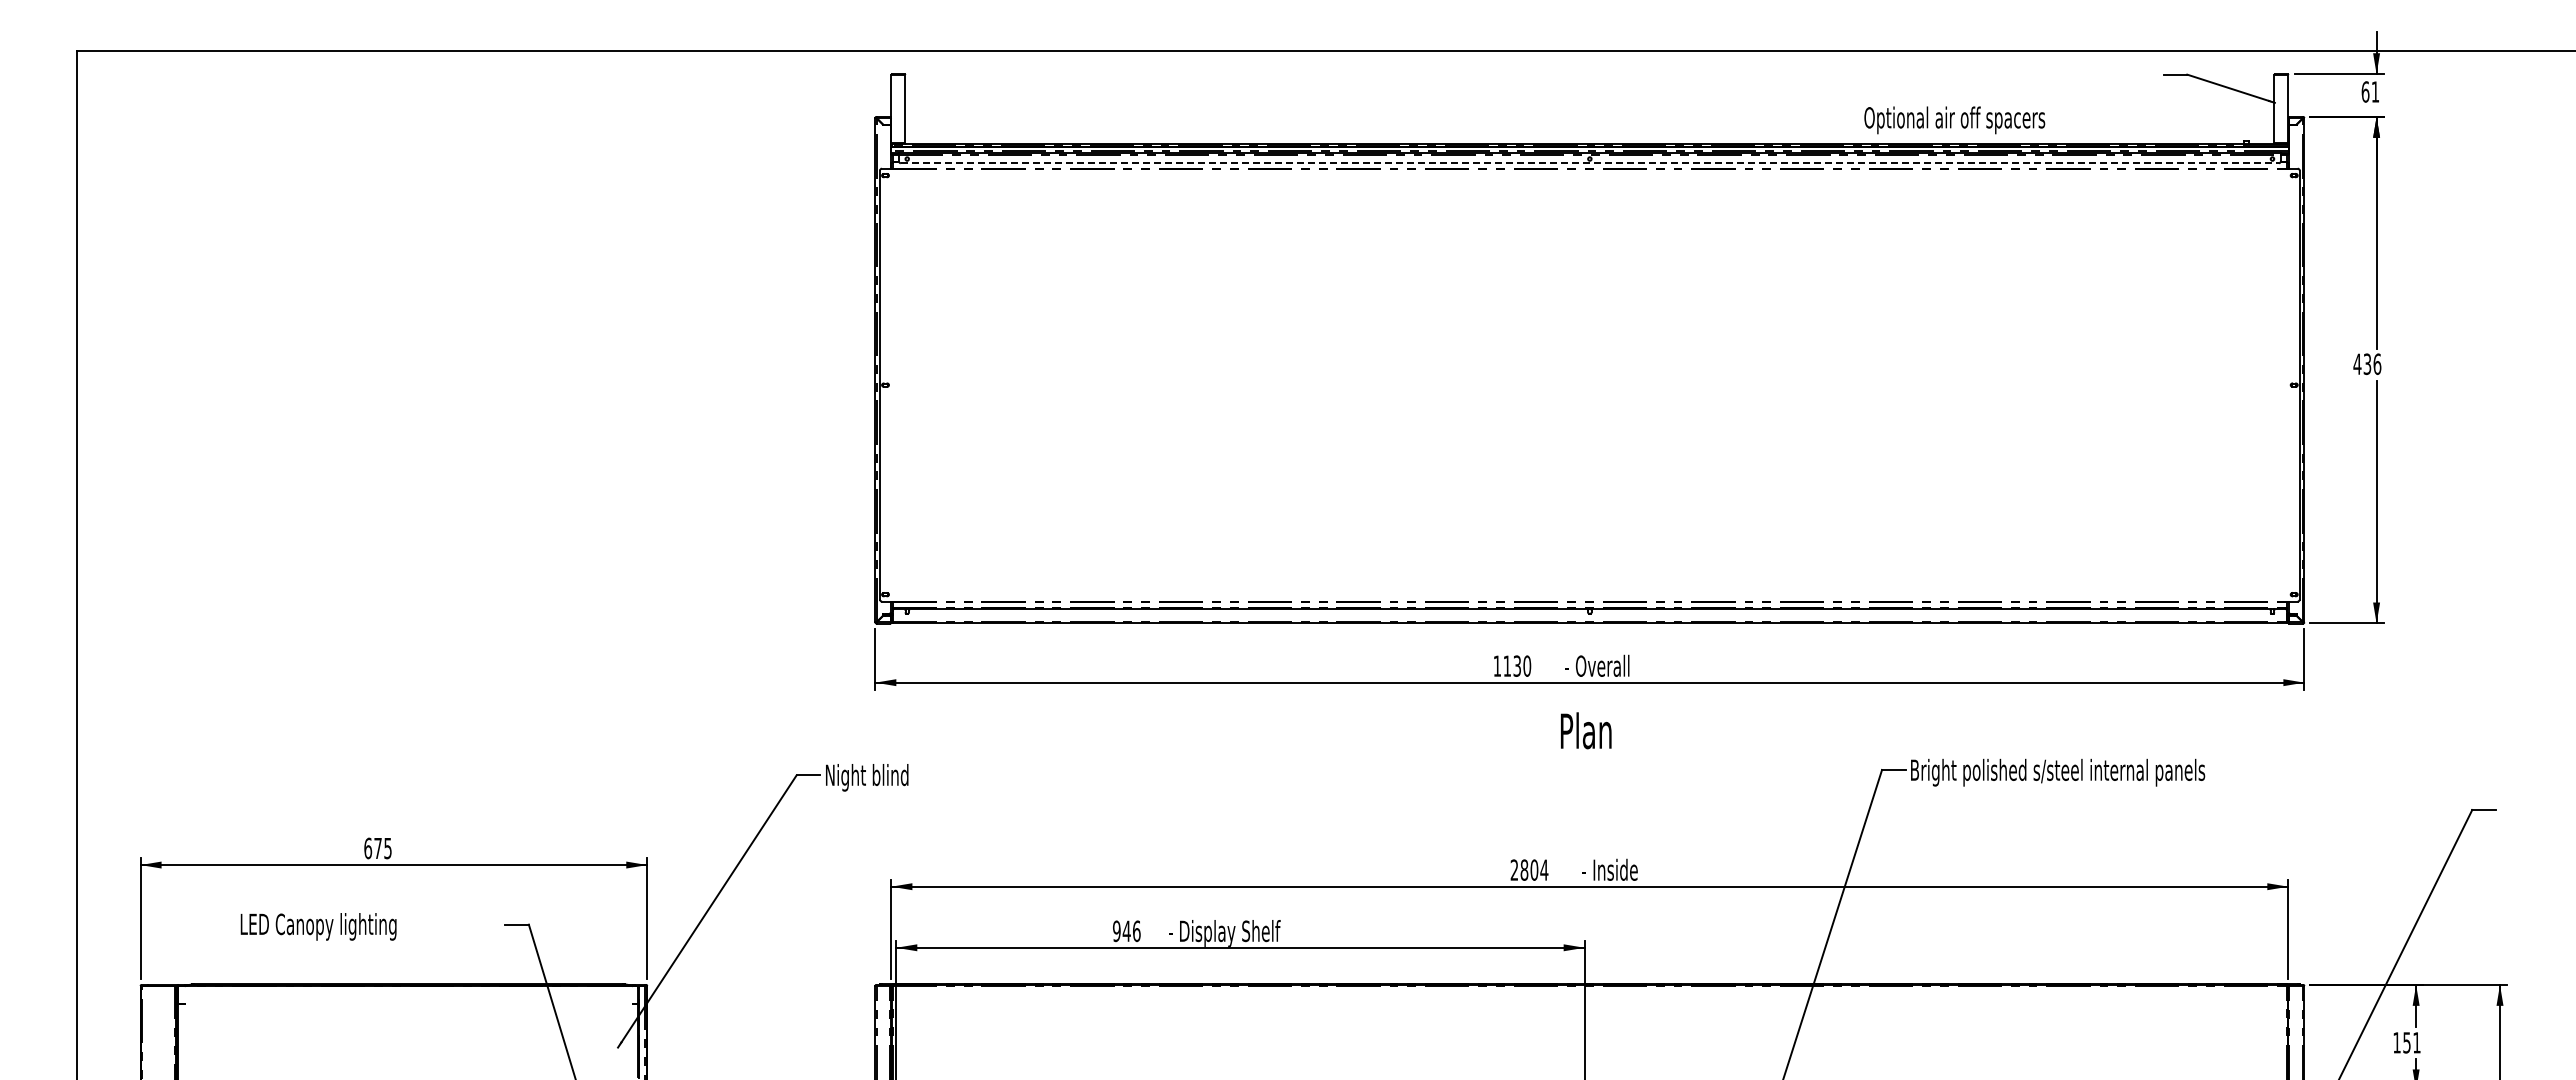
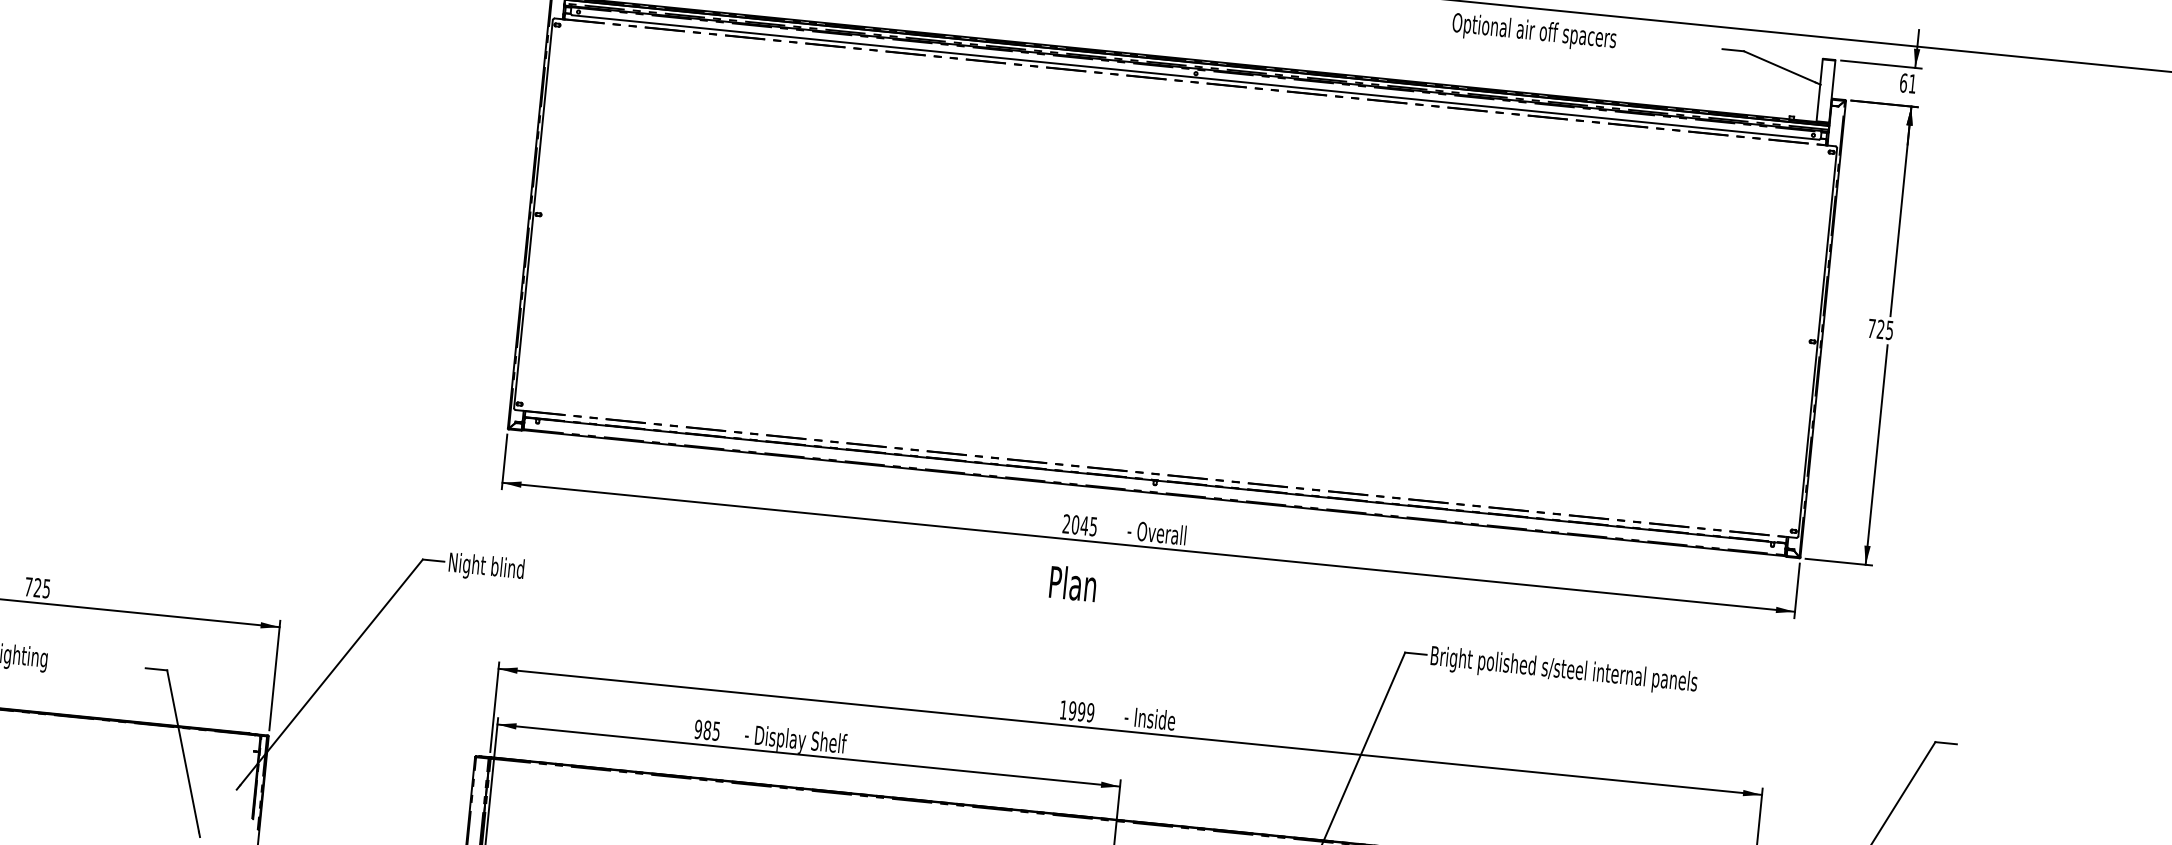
text: (1954, 120) -> (1534, 32), moved
line: (1589, 163) -> (1195, 77), dashed -> solid
text: (2367, 364) -> (1880, 329), 436 -> 725
text: (1512, 665) -> (1080, 524), 1130 -> 2045
text: (1586, 730) -> (1073, 583), moved
text: (372, 848) -> (32, 587), 675 -> 725
text: (1529, 869) -> (1077, 710), 2804 -> 1999
text: (1131, 931) -> (711, 730), 946 -> 985

